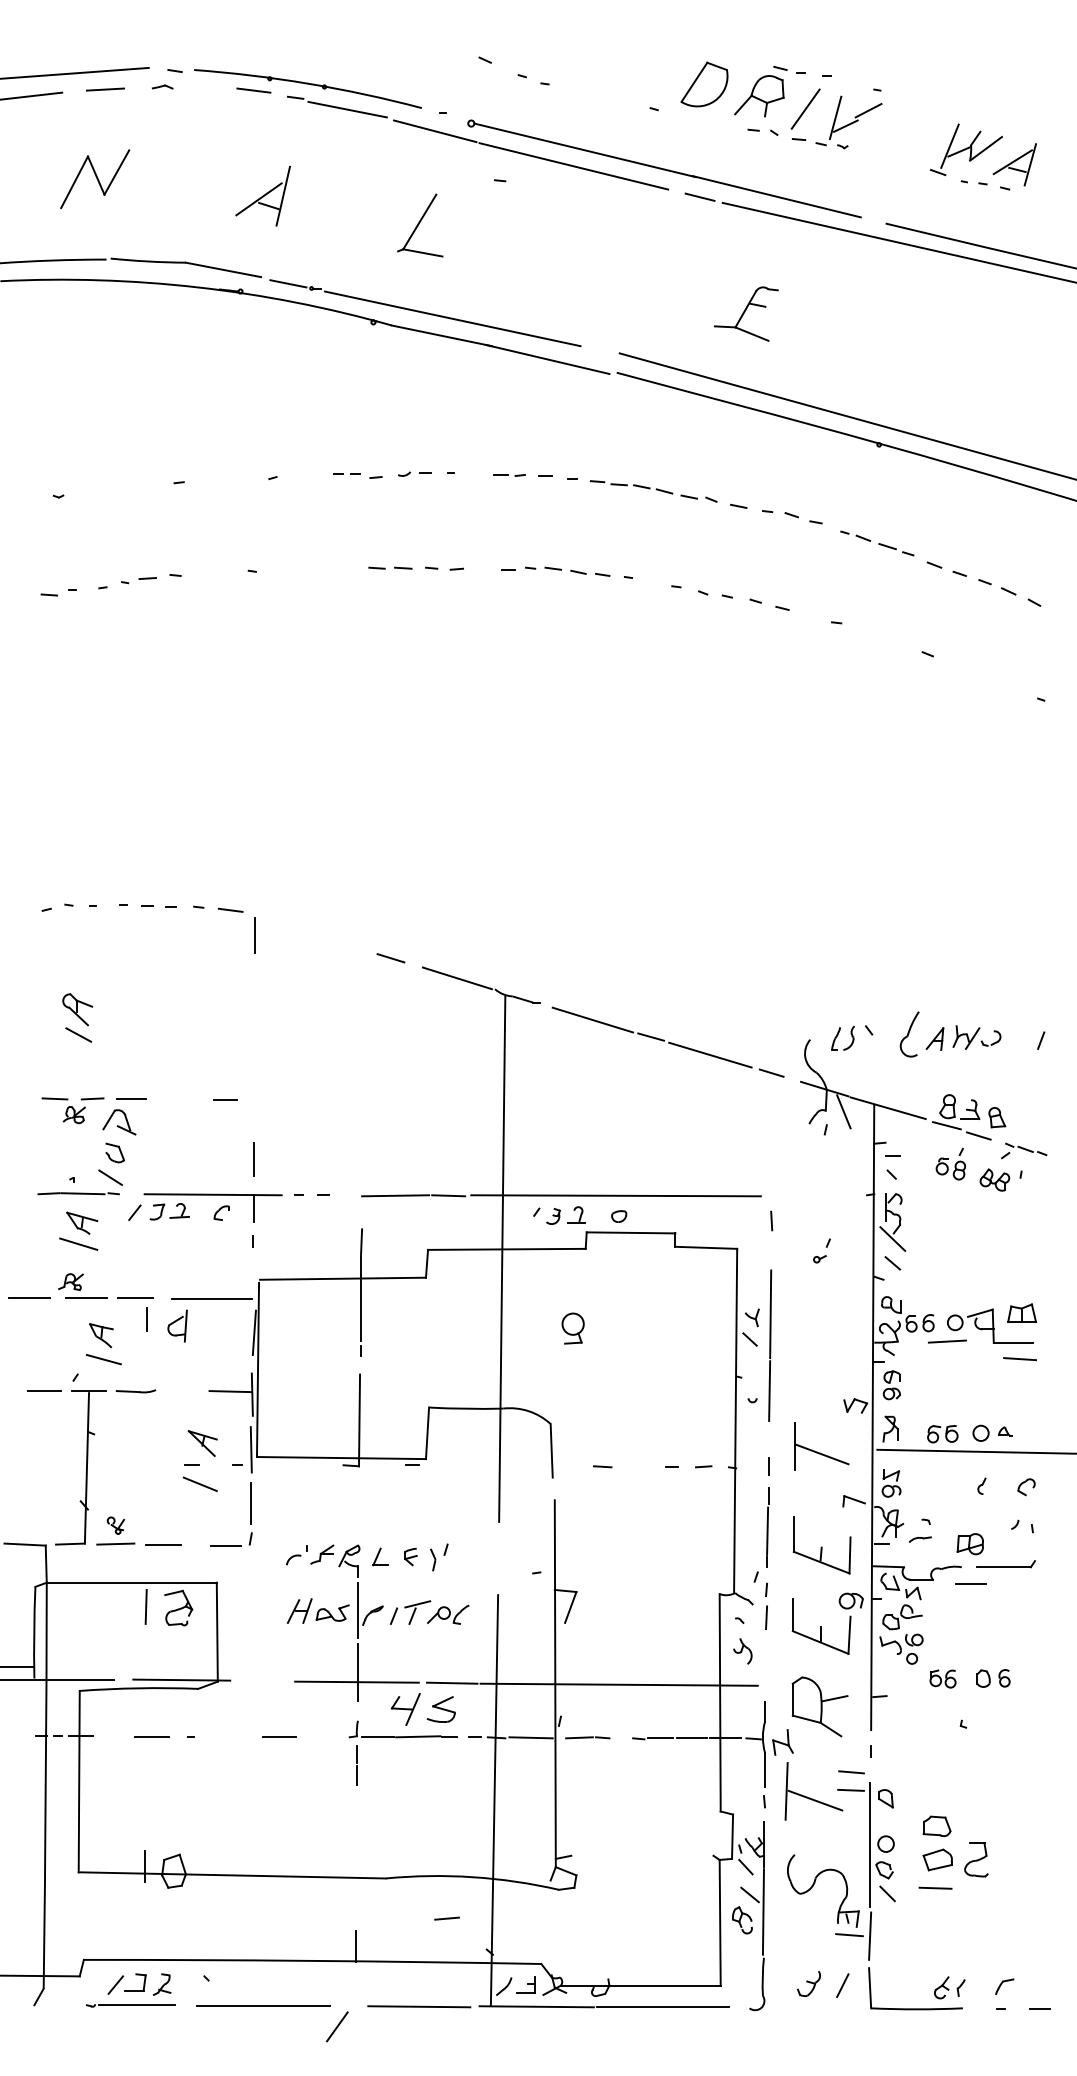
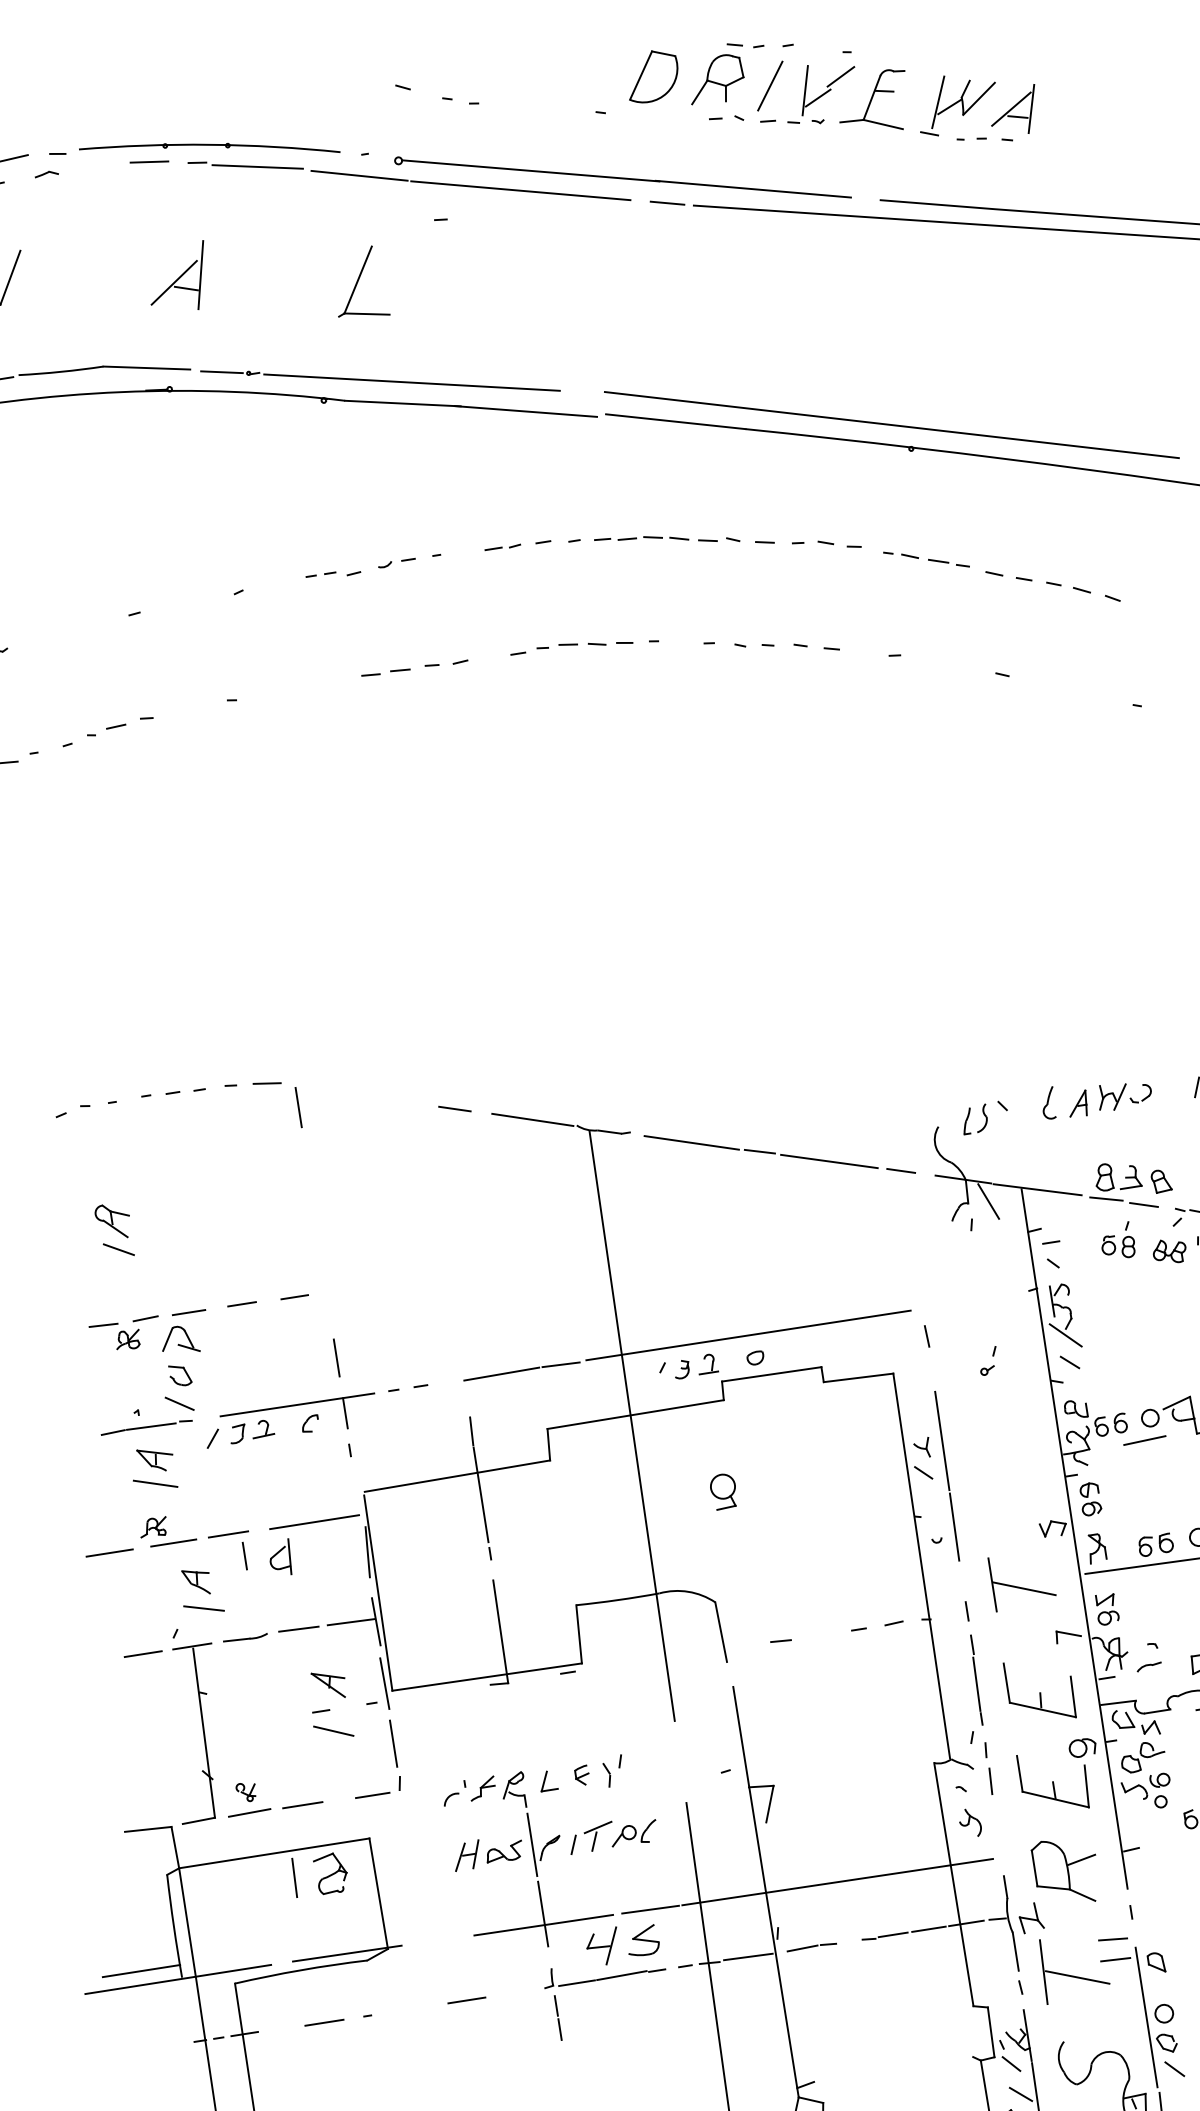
part: (746, 313) -> (873, 102), moved
part: (909, 1033) -> (1048, 1102), size x0.62
line: (178, 1099) -> (241, 1304), added
line: (183, 1390) -> (298, 1629), added

